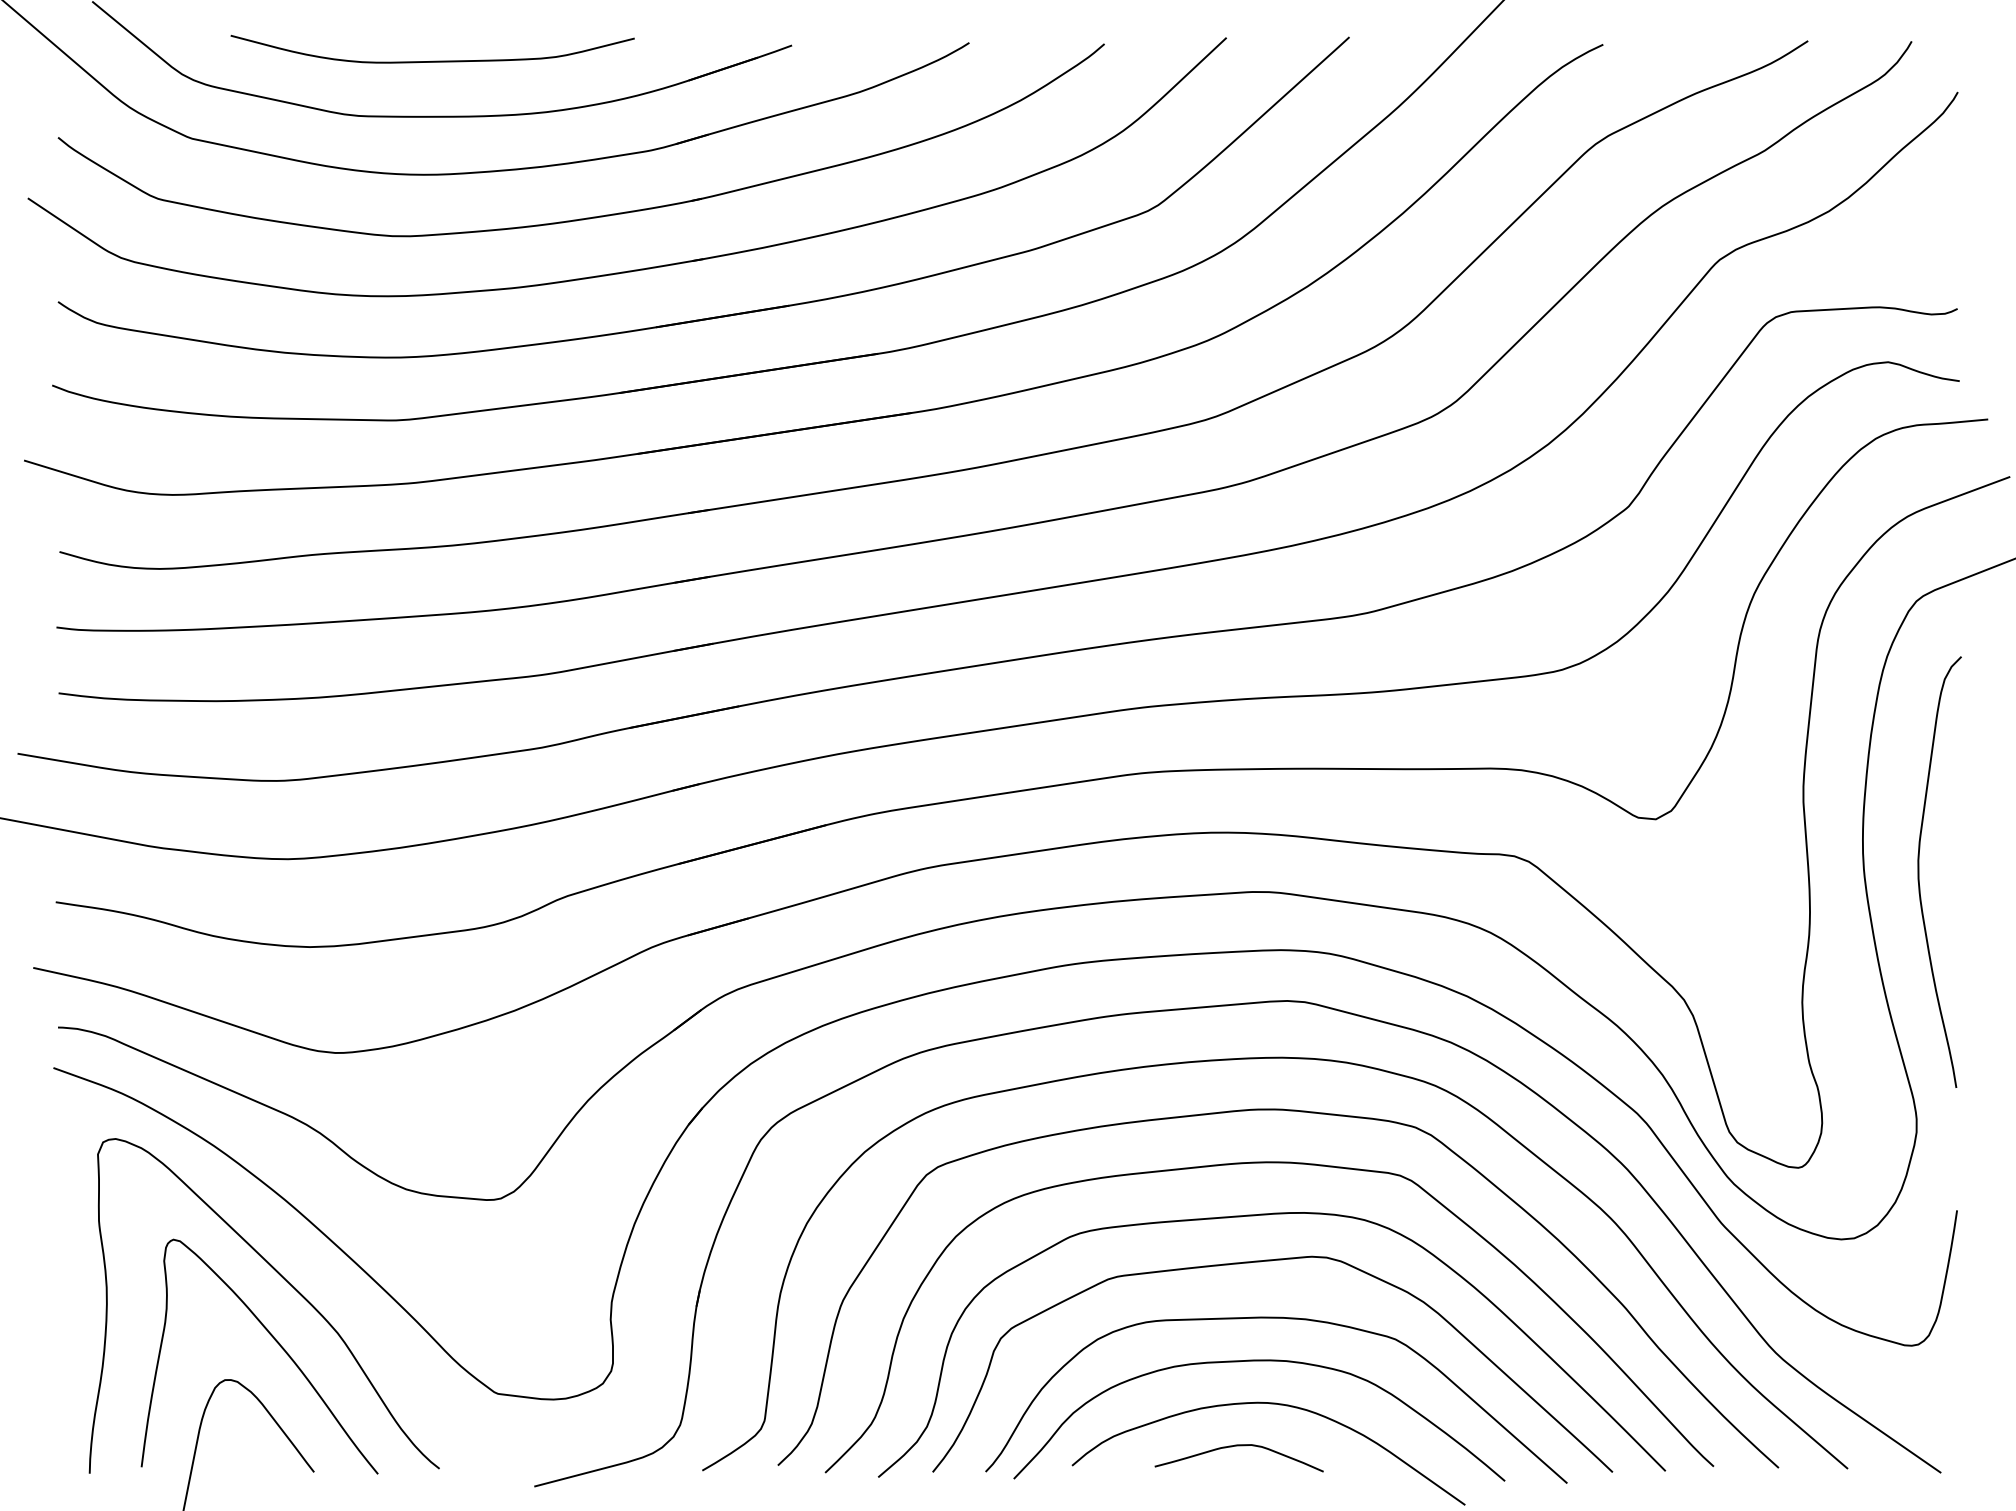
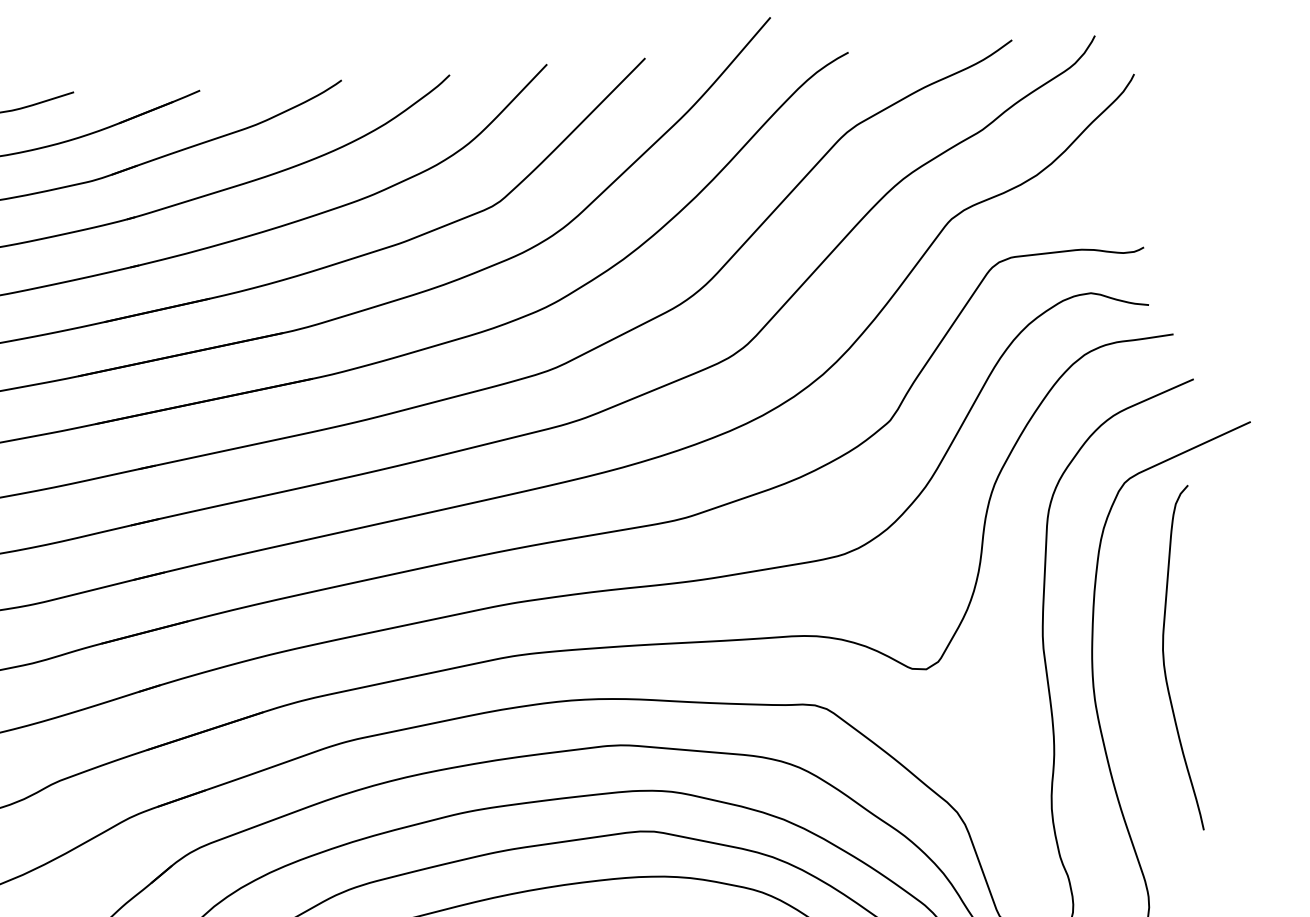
curve: (1919, 871) -> (1164, 658), moved

